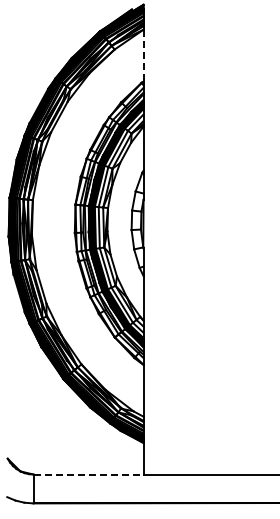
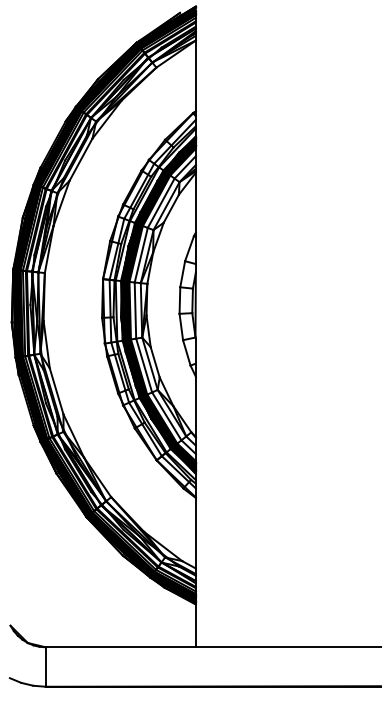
line: (143, 55) -> (195, 75), dashed -> solid
line: (89, 474) -> (122, 647), dashed -> solid

